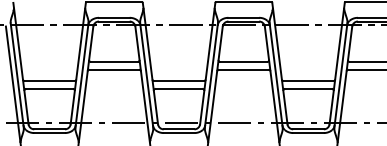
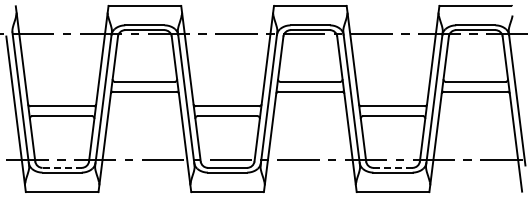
line: (49, 129) -> (62, 167), solid -> dashed
line: (308, 129) -> (393, 167), solid -> dashed

